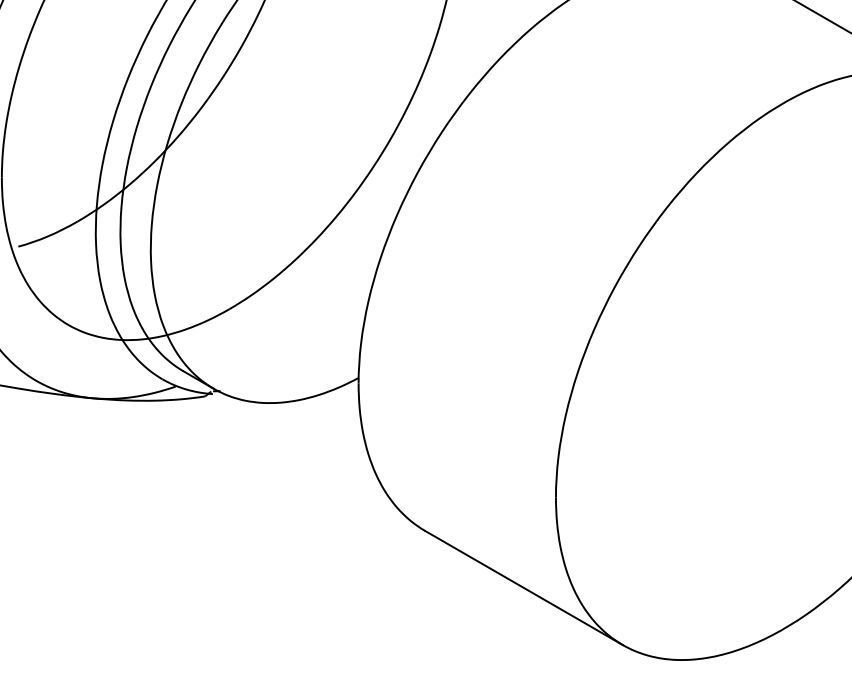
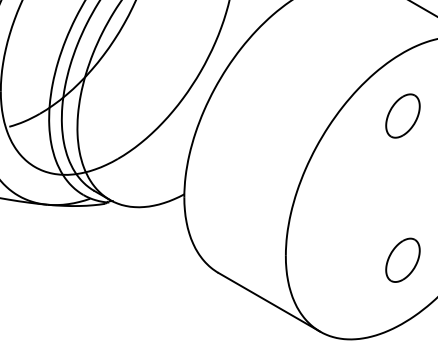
part: (782, 224) -> (402, 115), added
part: (782, 504) -> (402, 259), added

